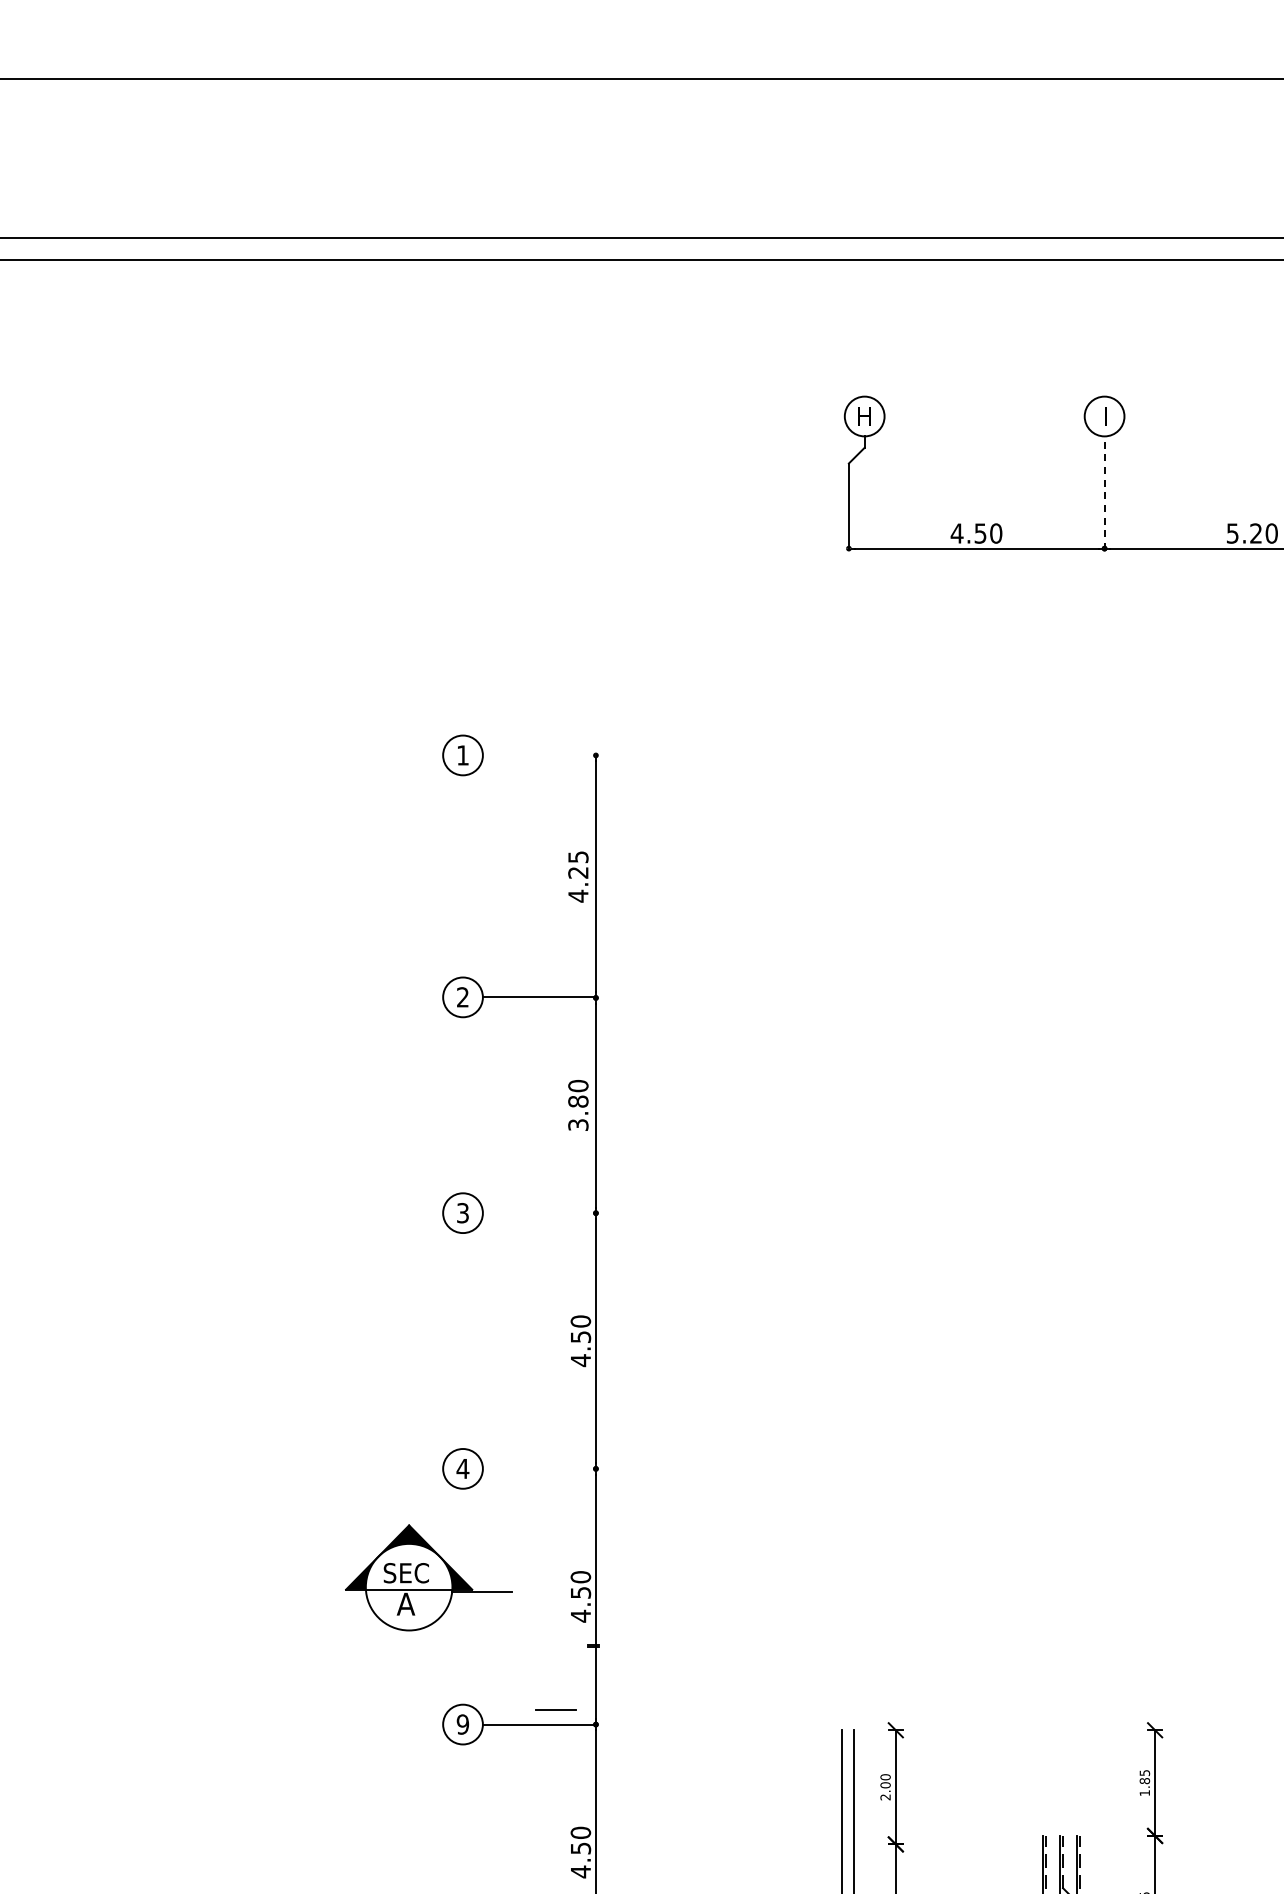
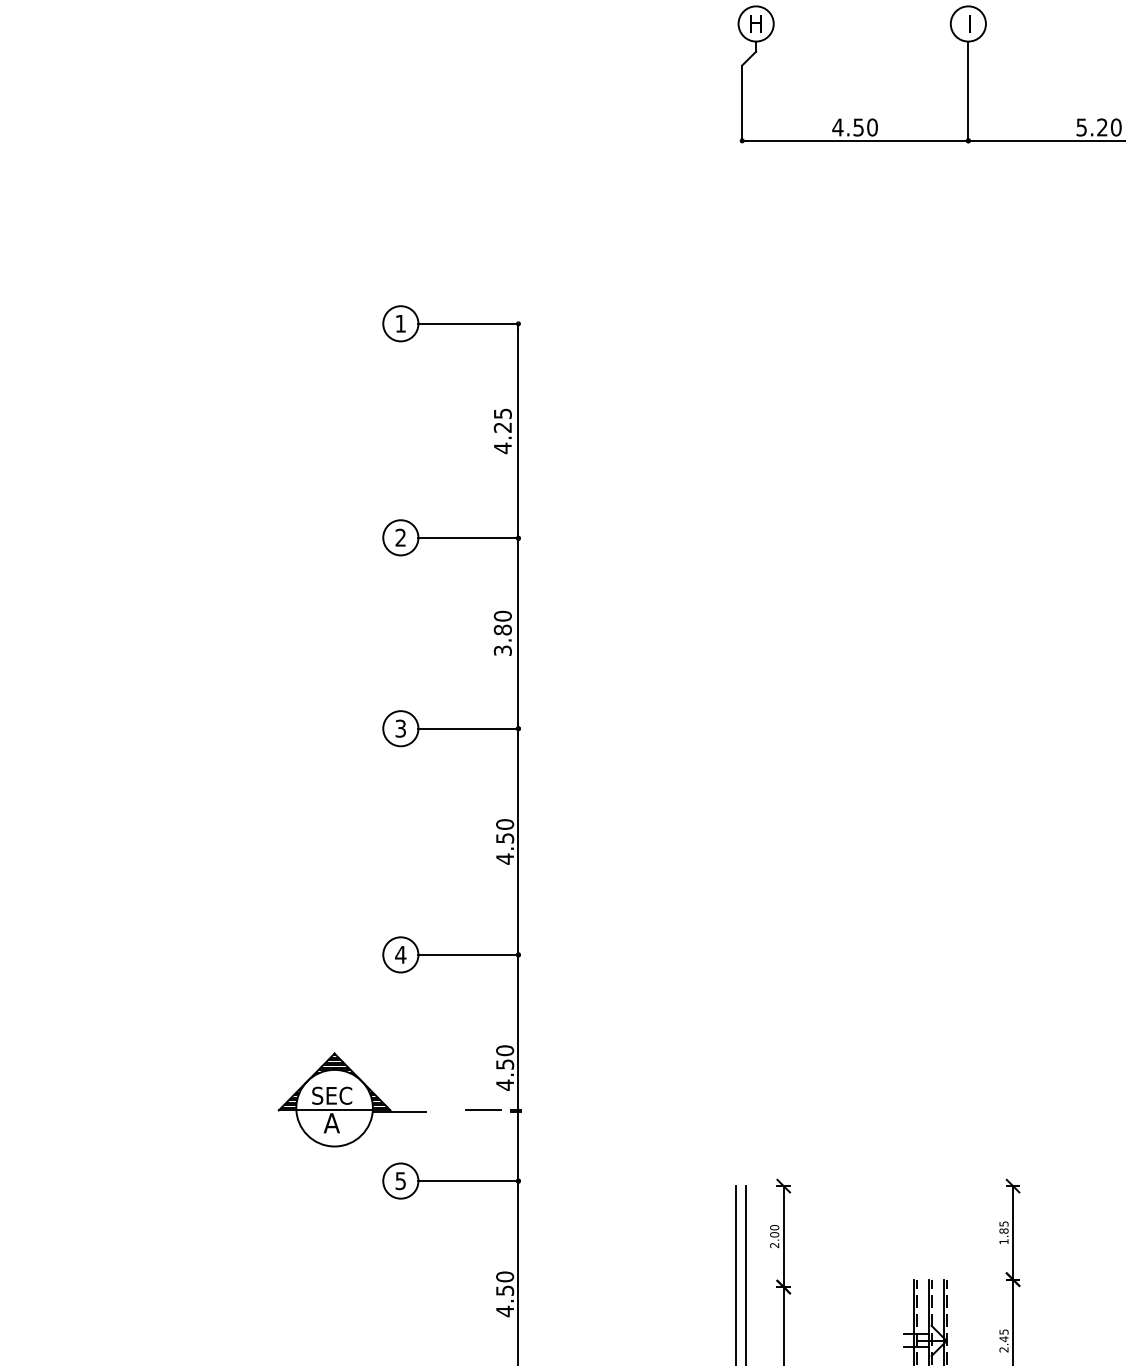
line: (1104, 493) -> (968, 92), dashed -> solid
line: (539, 755) -> (468, 323), added
line: (539, 1213) -> (468, 728), added
line: (539, 1468) -> (468, 954), added
part: (428, 1577) -> (351, 1099), moved
line: (555, 1709) -> (482, 1110), moved
text: (462, 1724) -> (400, 1181), 9 -> 5

